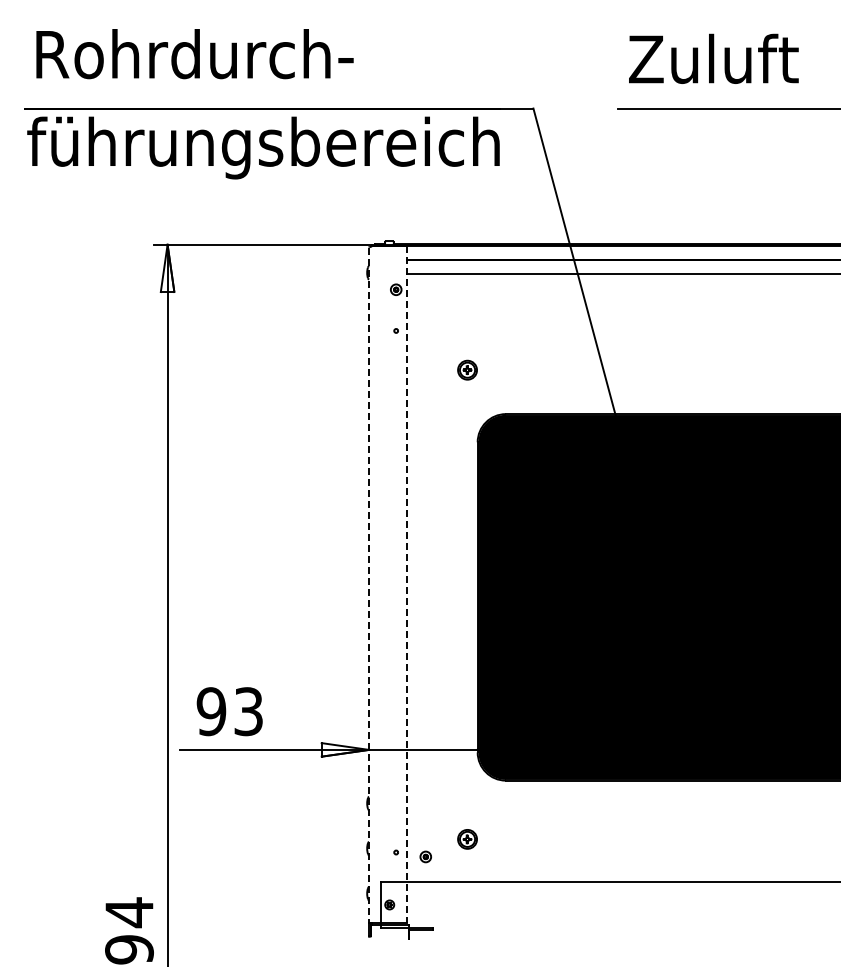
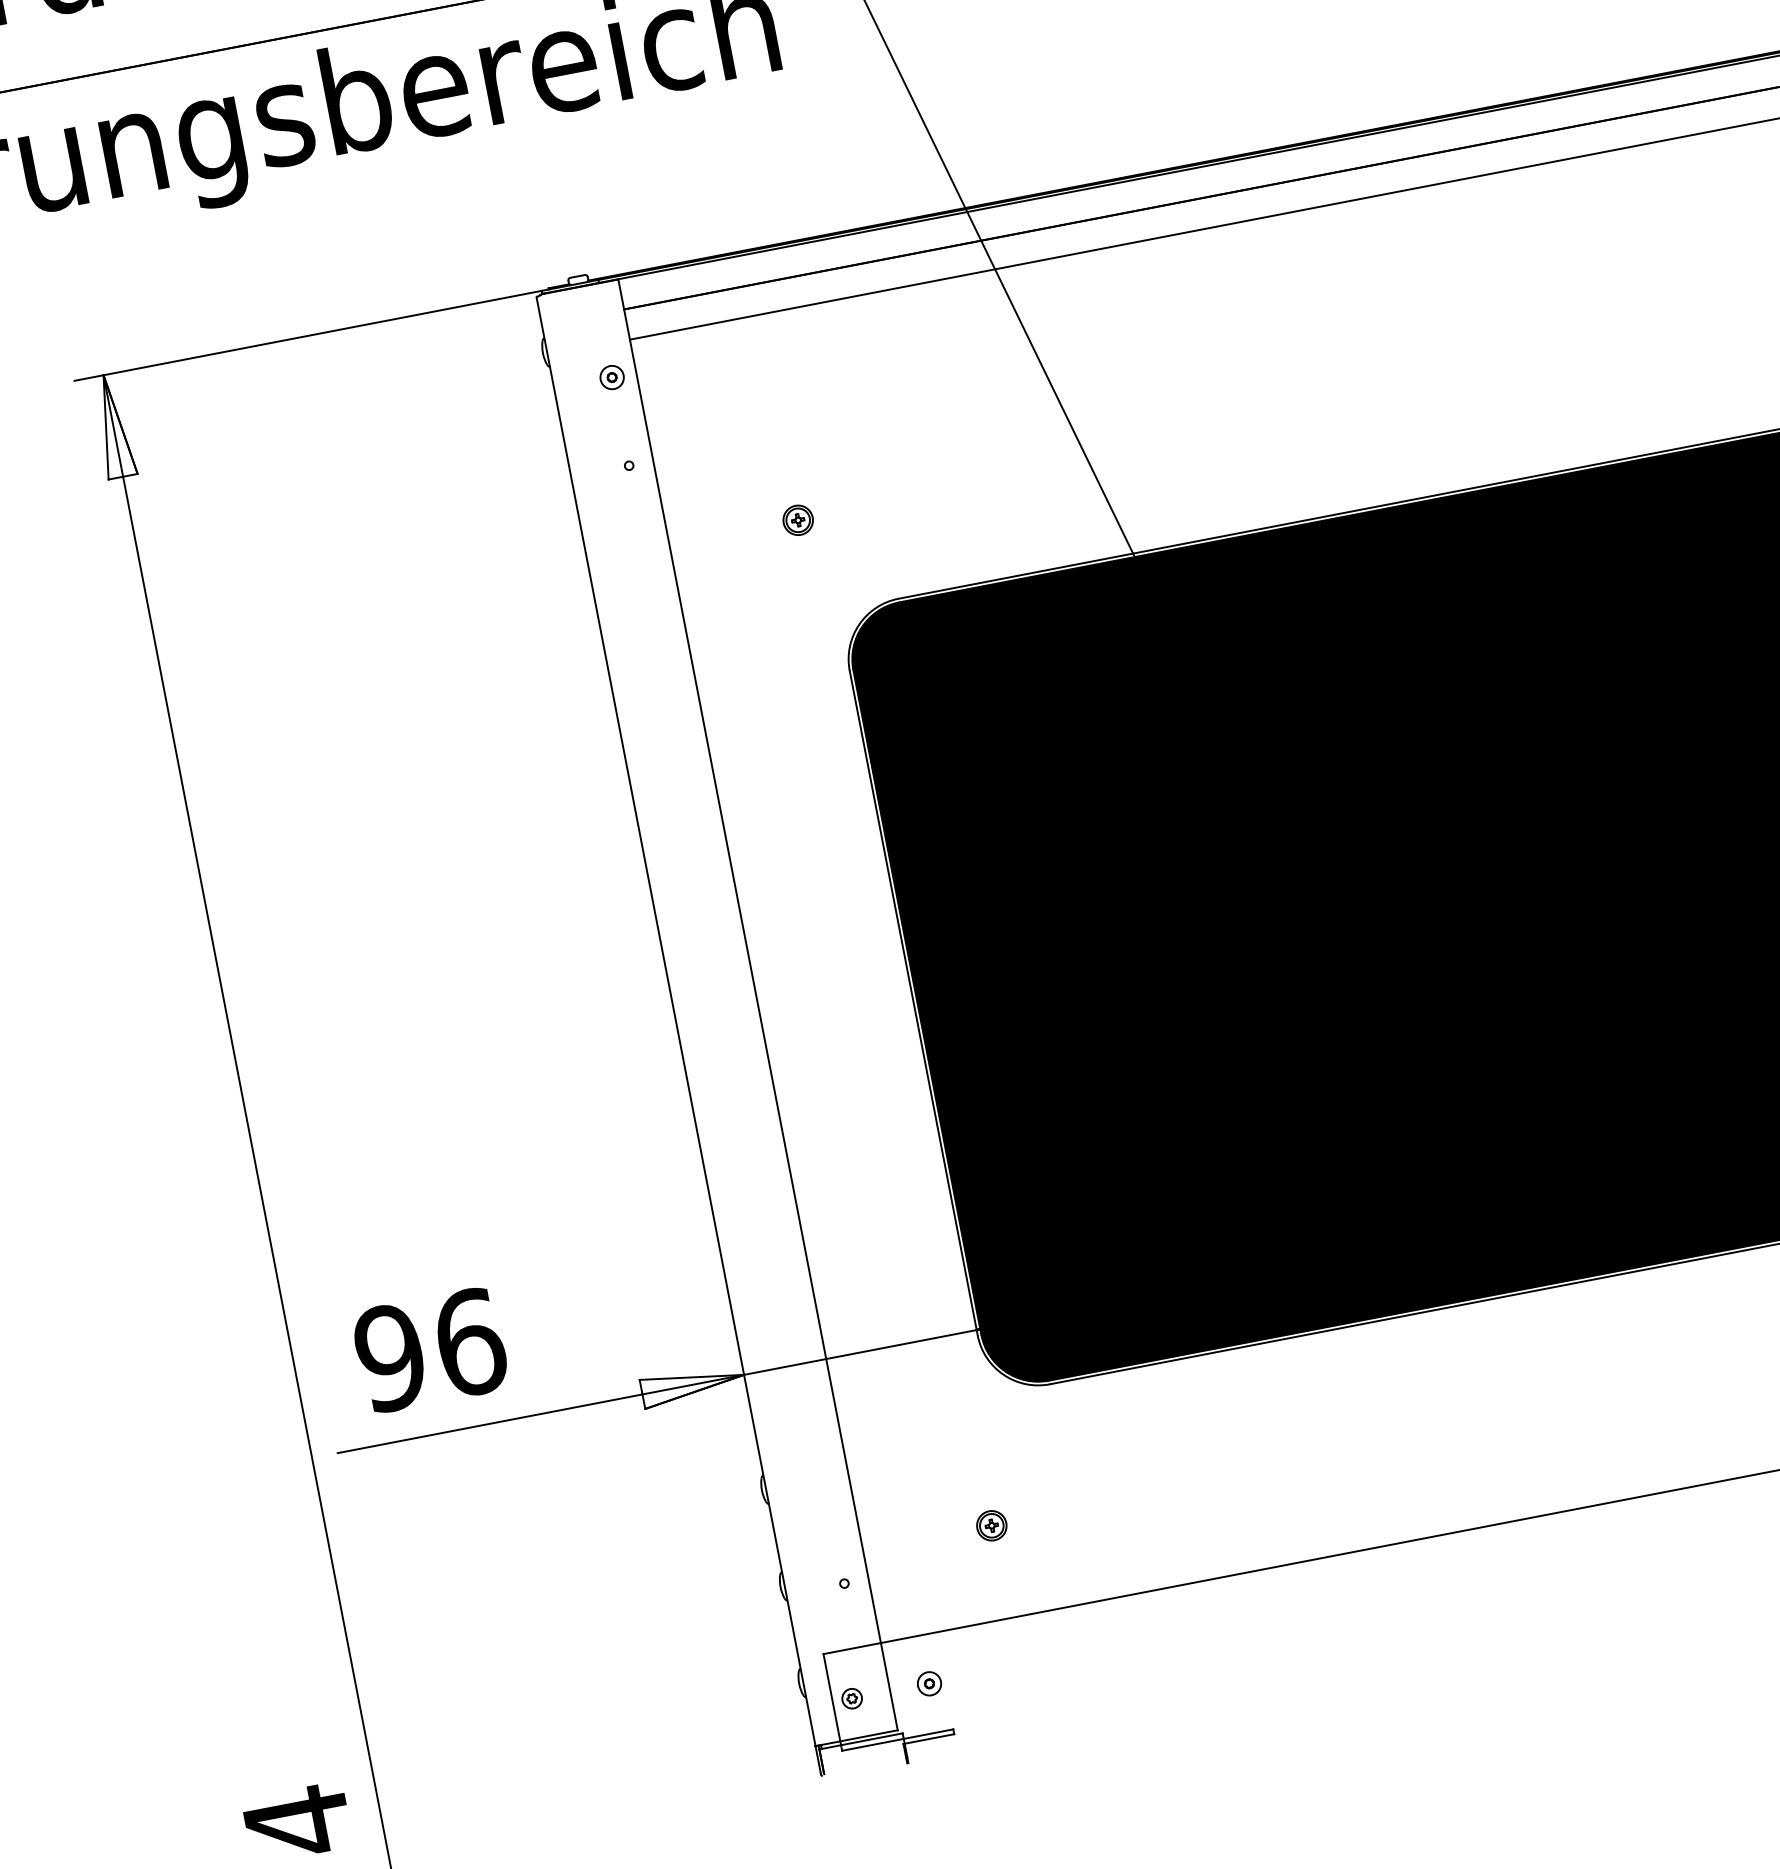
part: (467, 369) -> (797, 518), size x0.71
line: (369, 585) -> (676, 1022), dashed -> solid
line: (407, 585) -> (758, 1006), dashed -> solid
text: (248, 711) -> (469, 1342), 93 -> 96
part: (467, 838) -> (991, 1524), size x0.71
part: (425, 856) -> (928, 1682), moved

